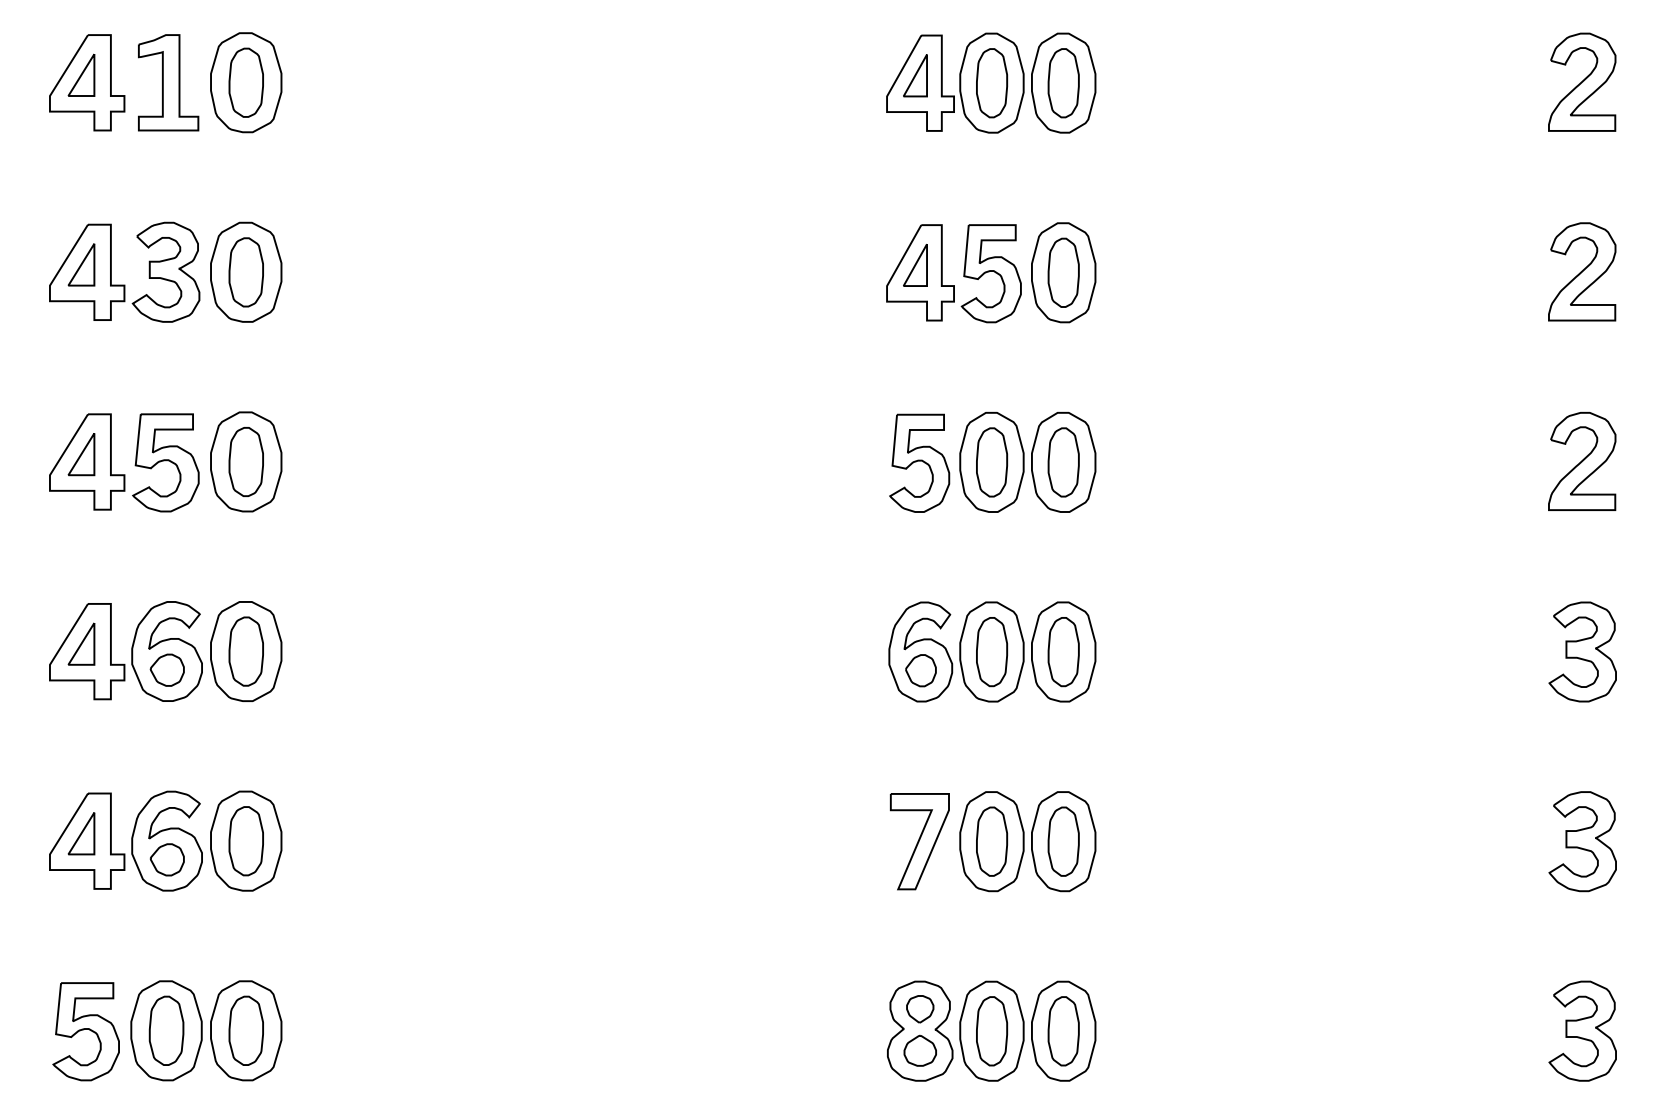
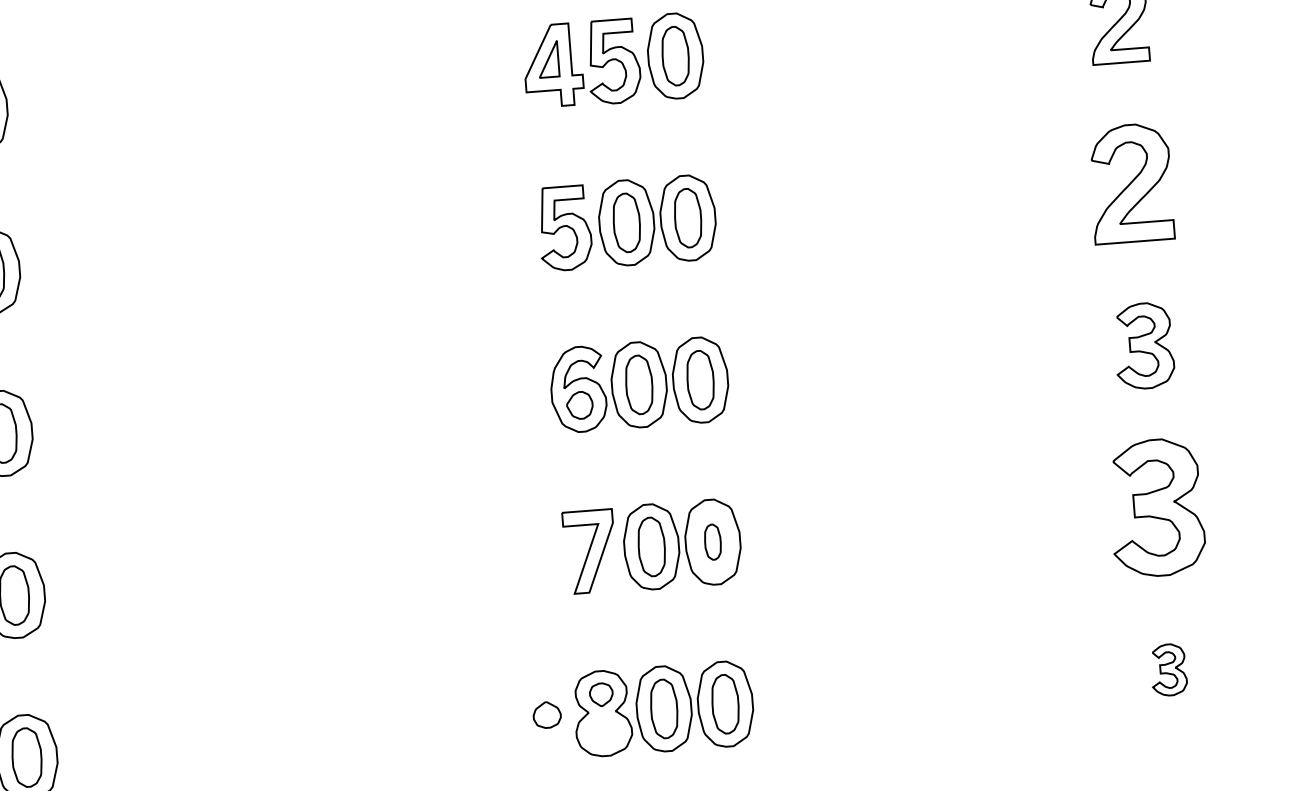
part: (1582, 460) -> (1131, 182), size x1.4
part: (1063, 841) -> (712, 542), size x0.6
part: (1582, 841) -> (1156, 507), size x1.6
part: (1582, 1030) -> (1168, 669), size x0.6
part: (919, 1050) -> (546, 714), moved

